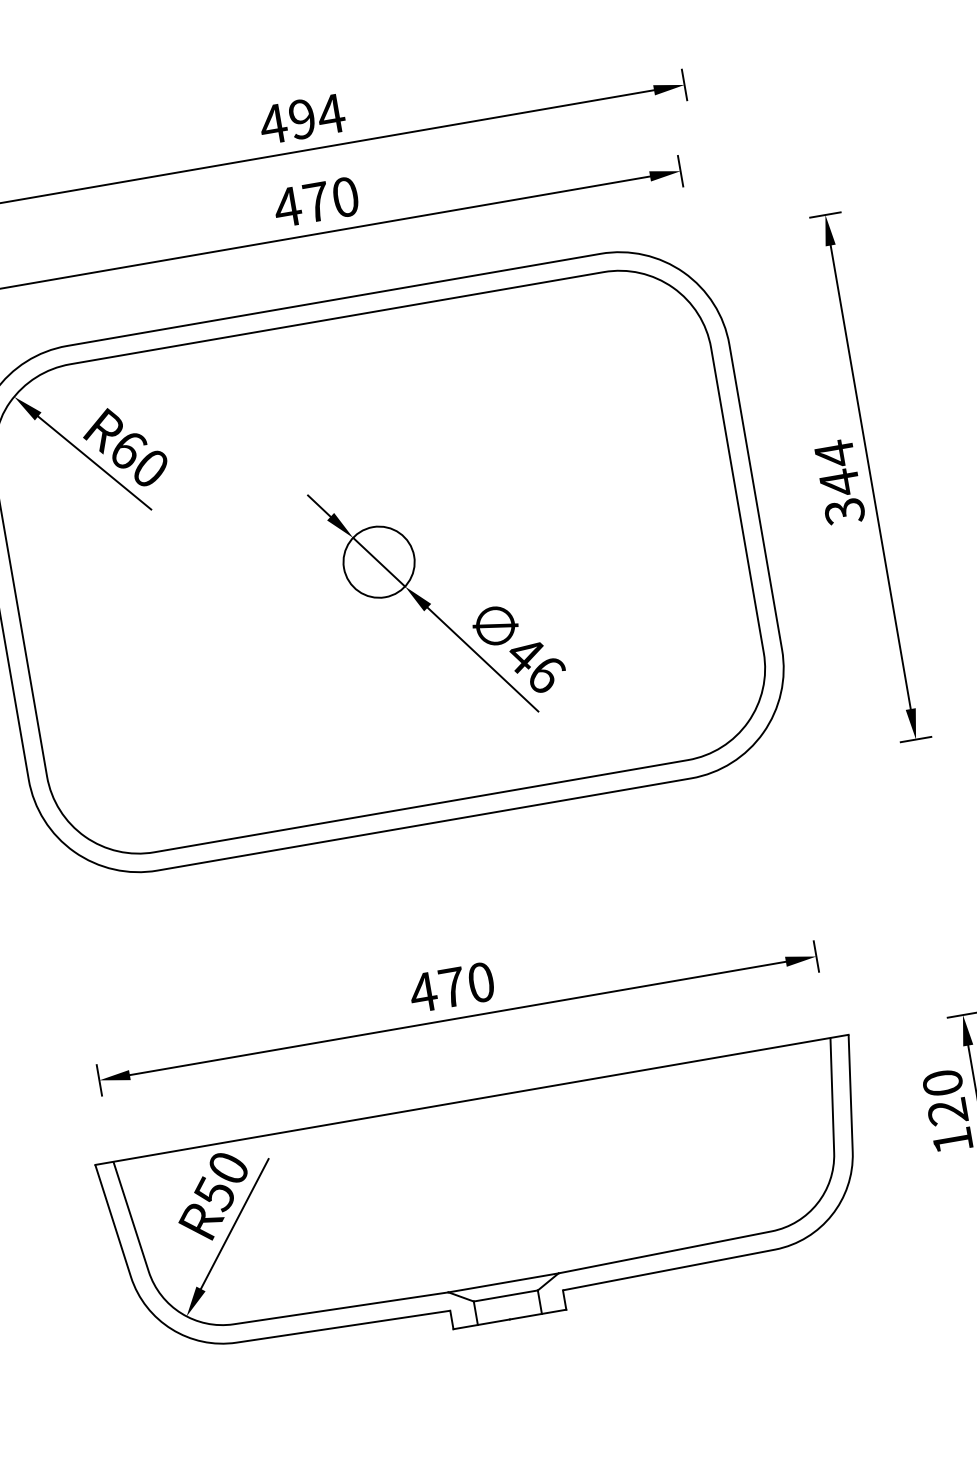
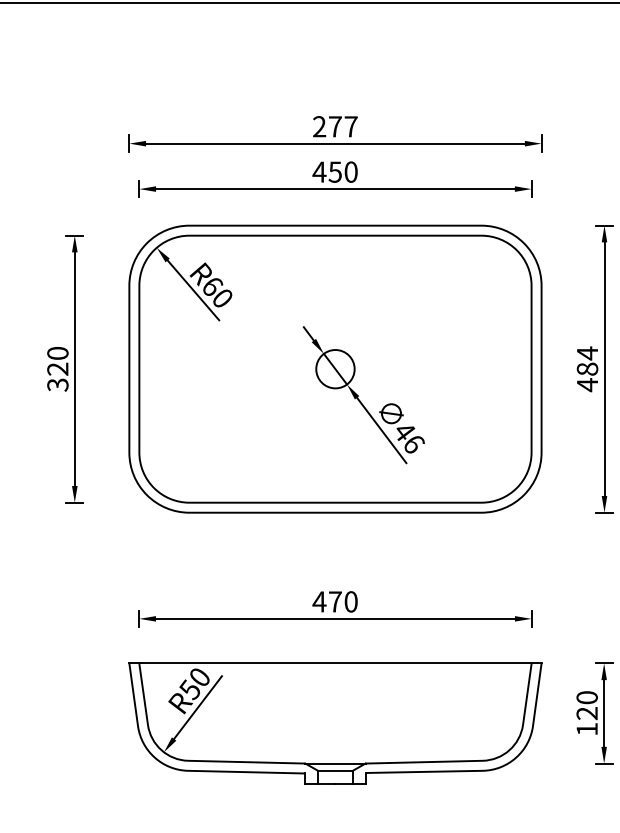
text: (302, 118) -> (335, 126), 494 -> 277
text: (314, 201) -> (334, 171), 470 -> 450
text: (842, 497) -> (587, 377), 344 -> 484

